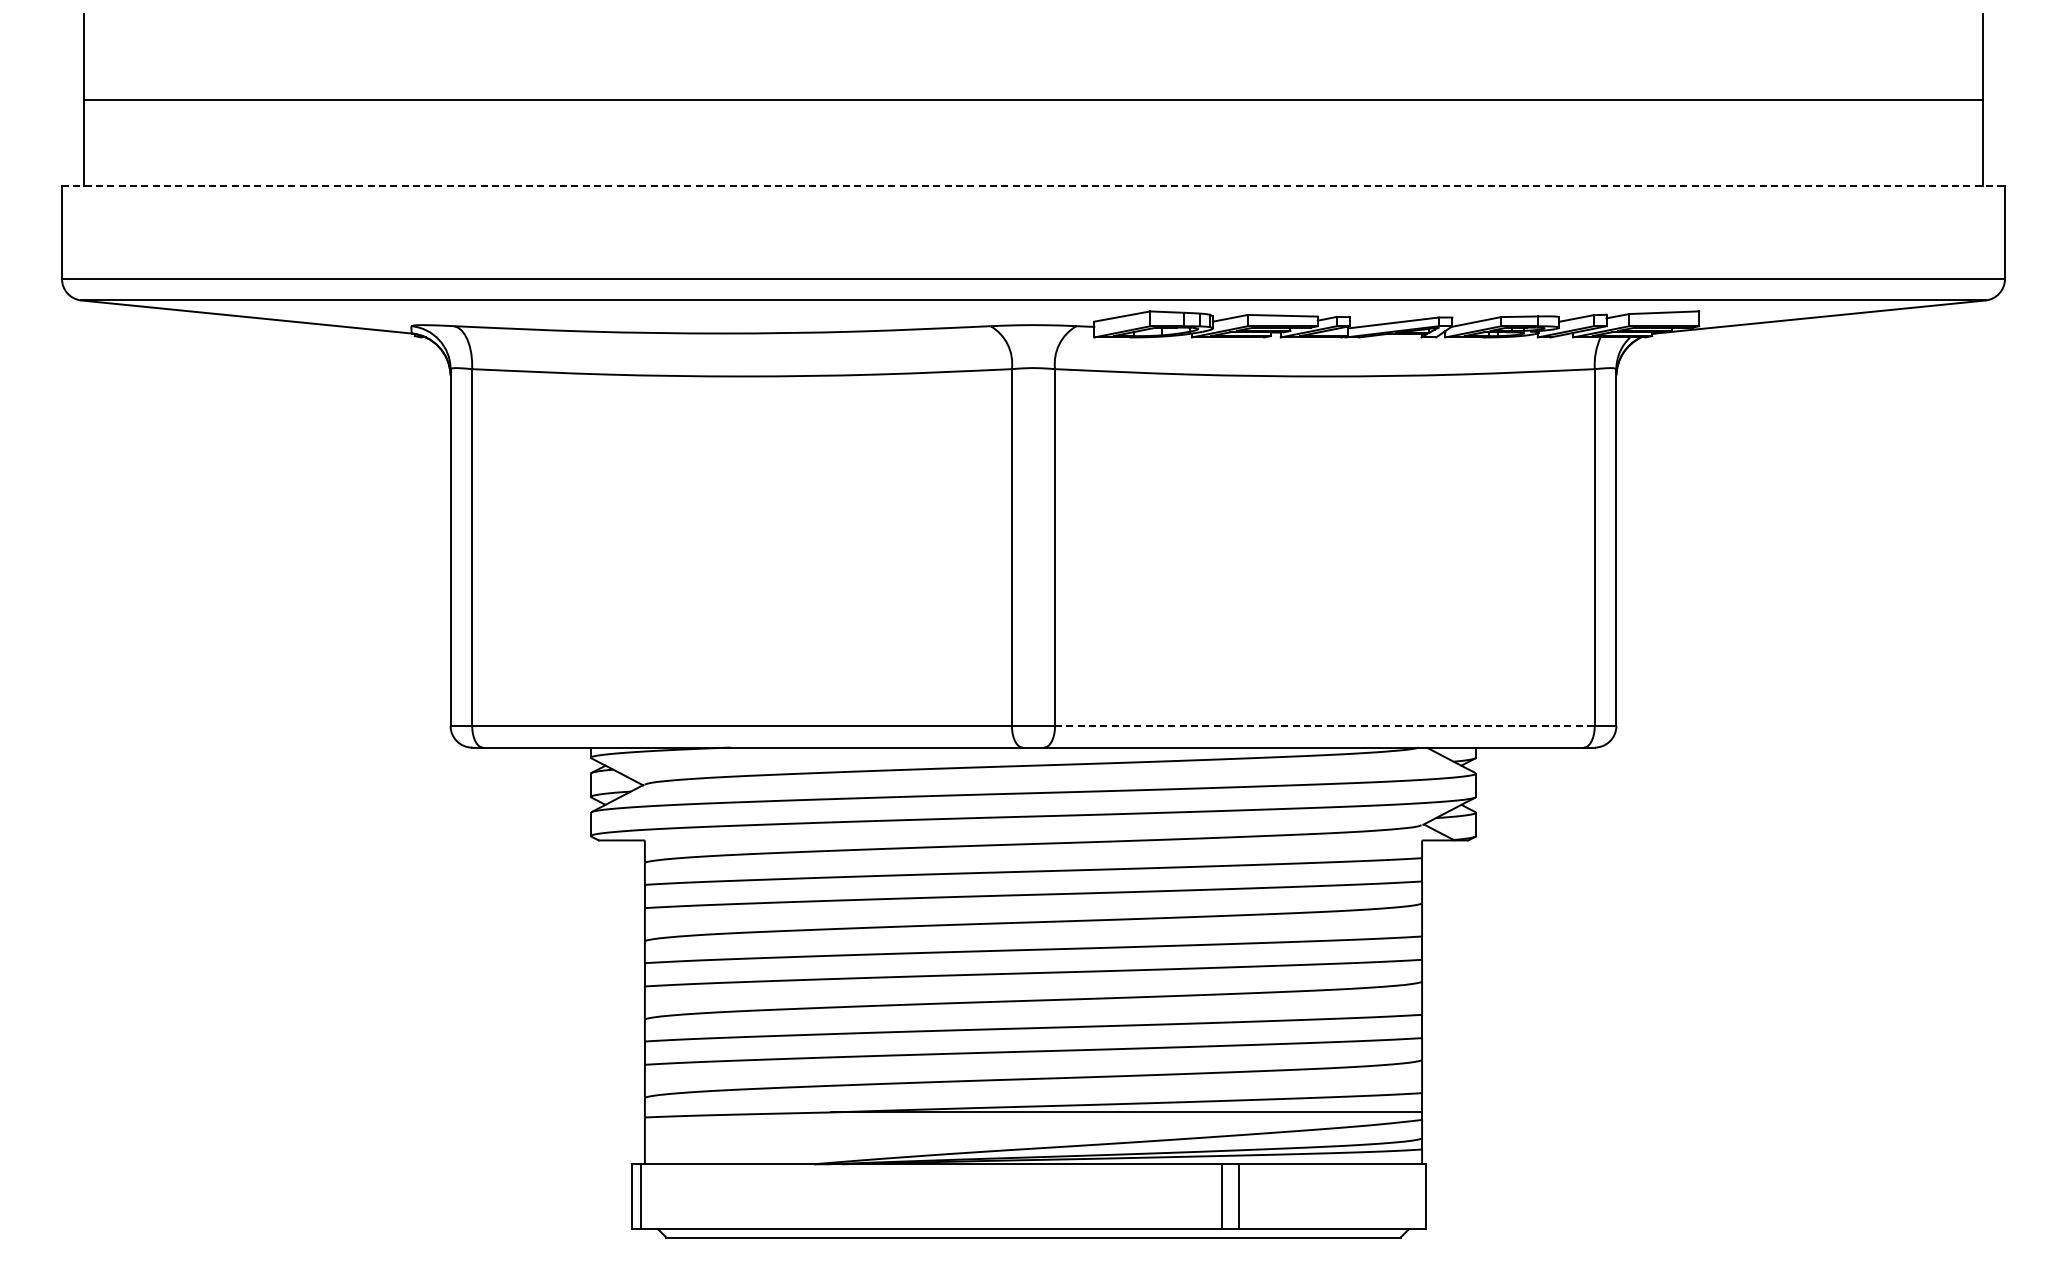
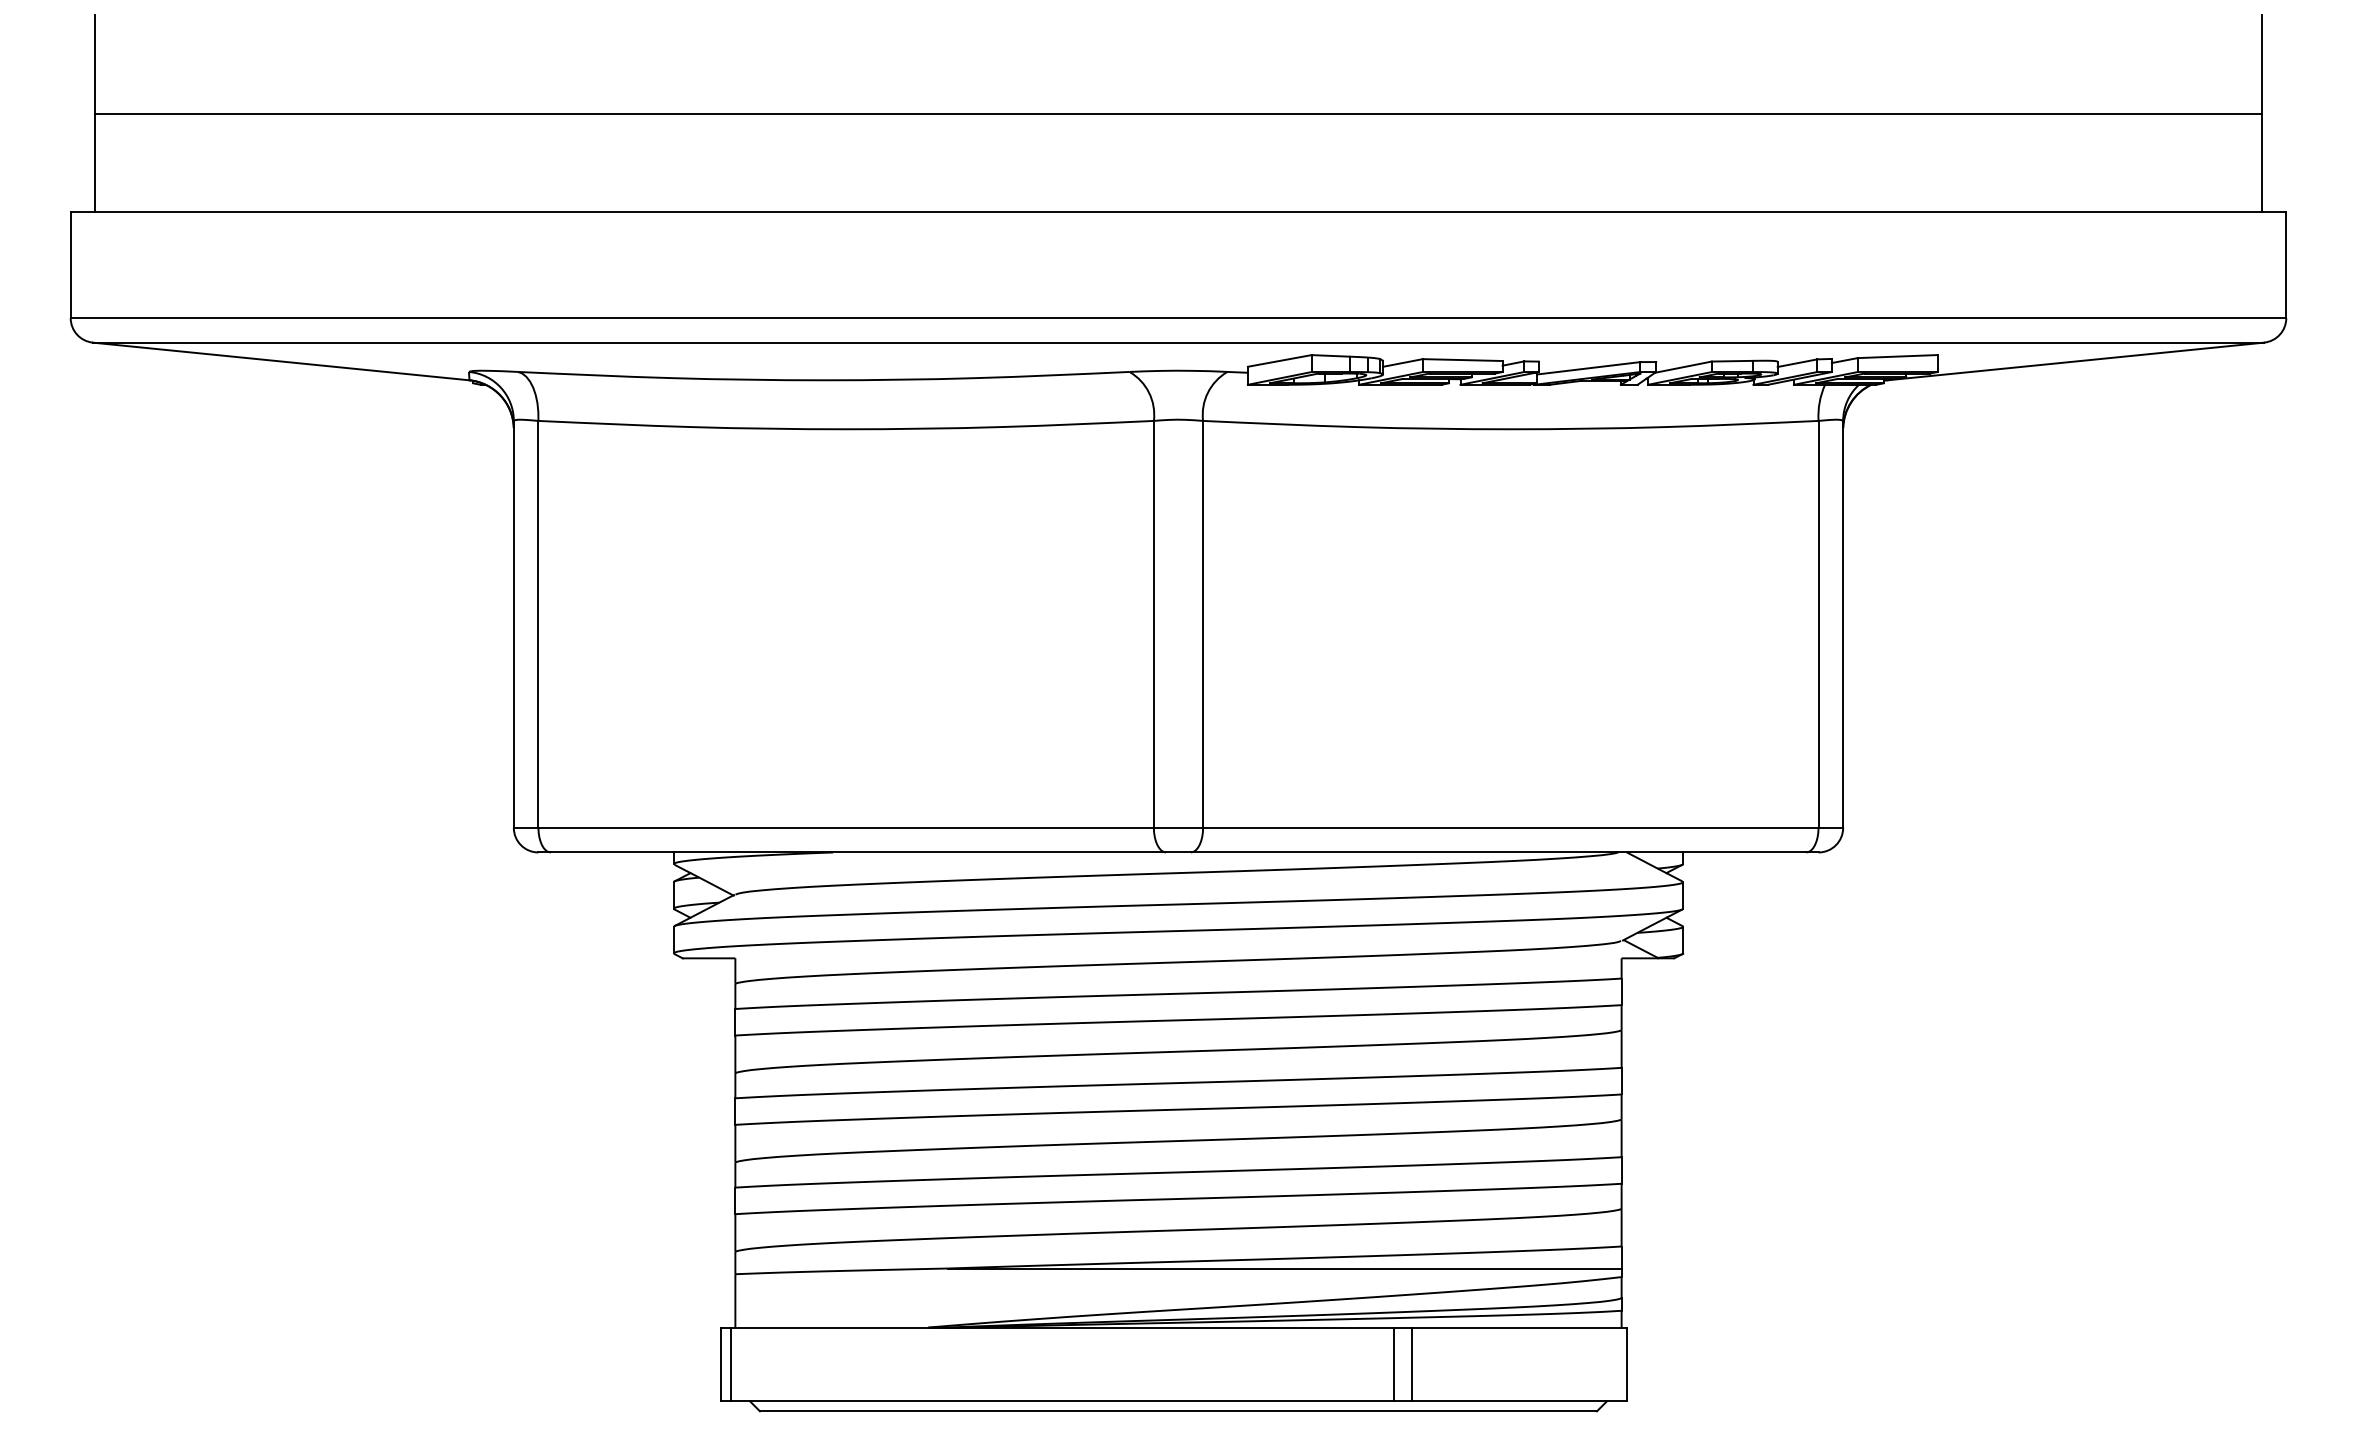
line: (1034, 186) -> (1179, 212), dashed -> solid
line: (1324, 726) -> (1510, 828), dashed -> solid

